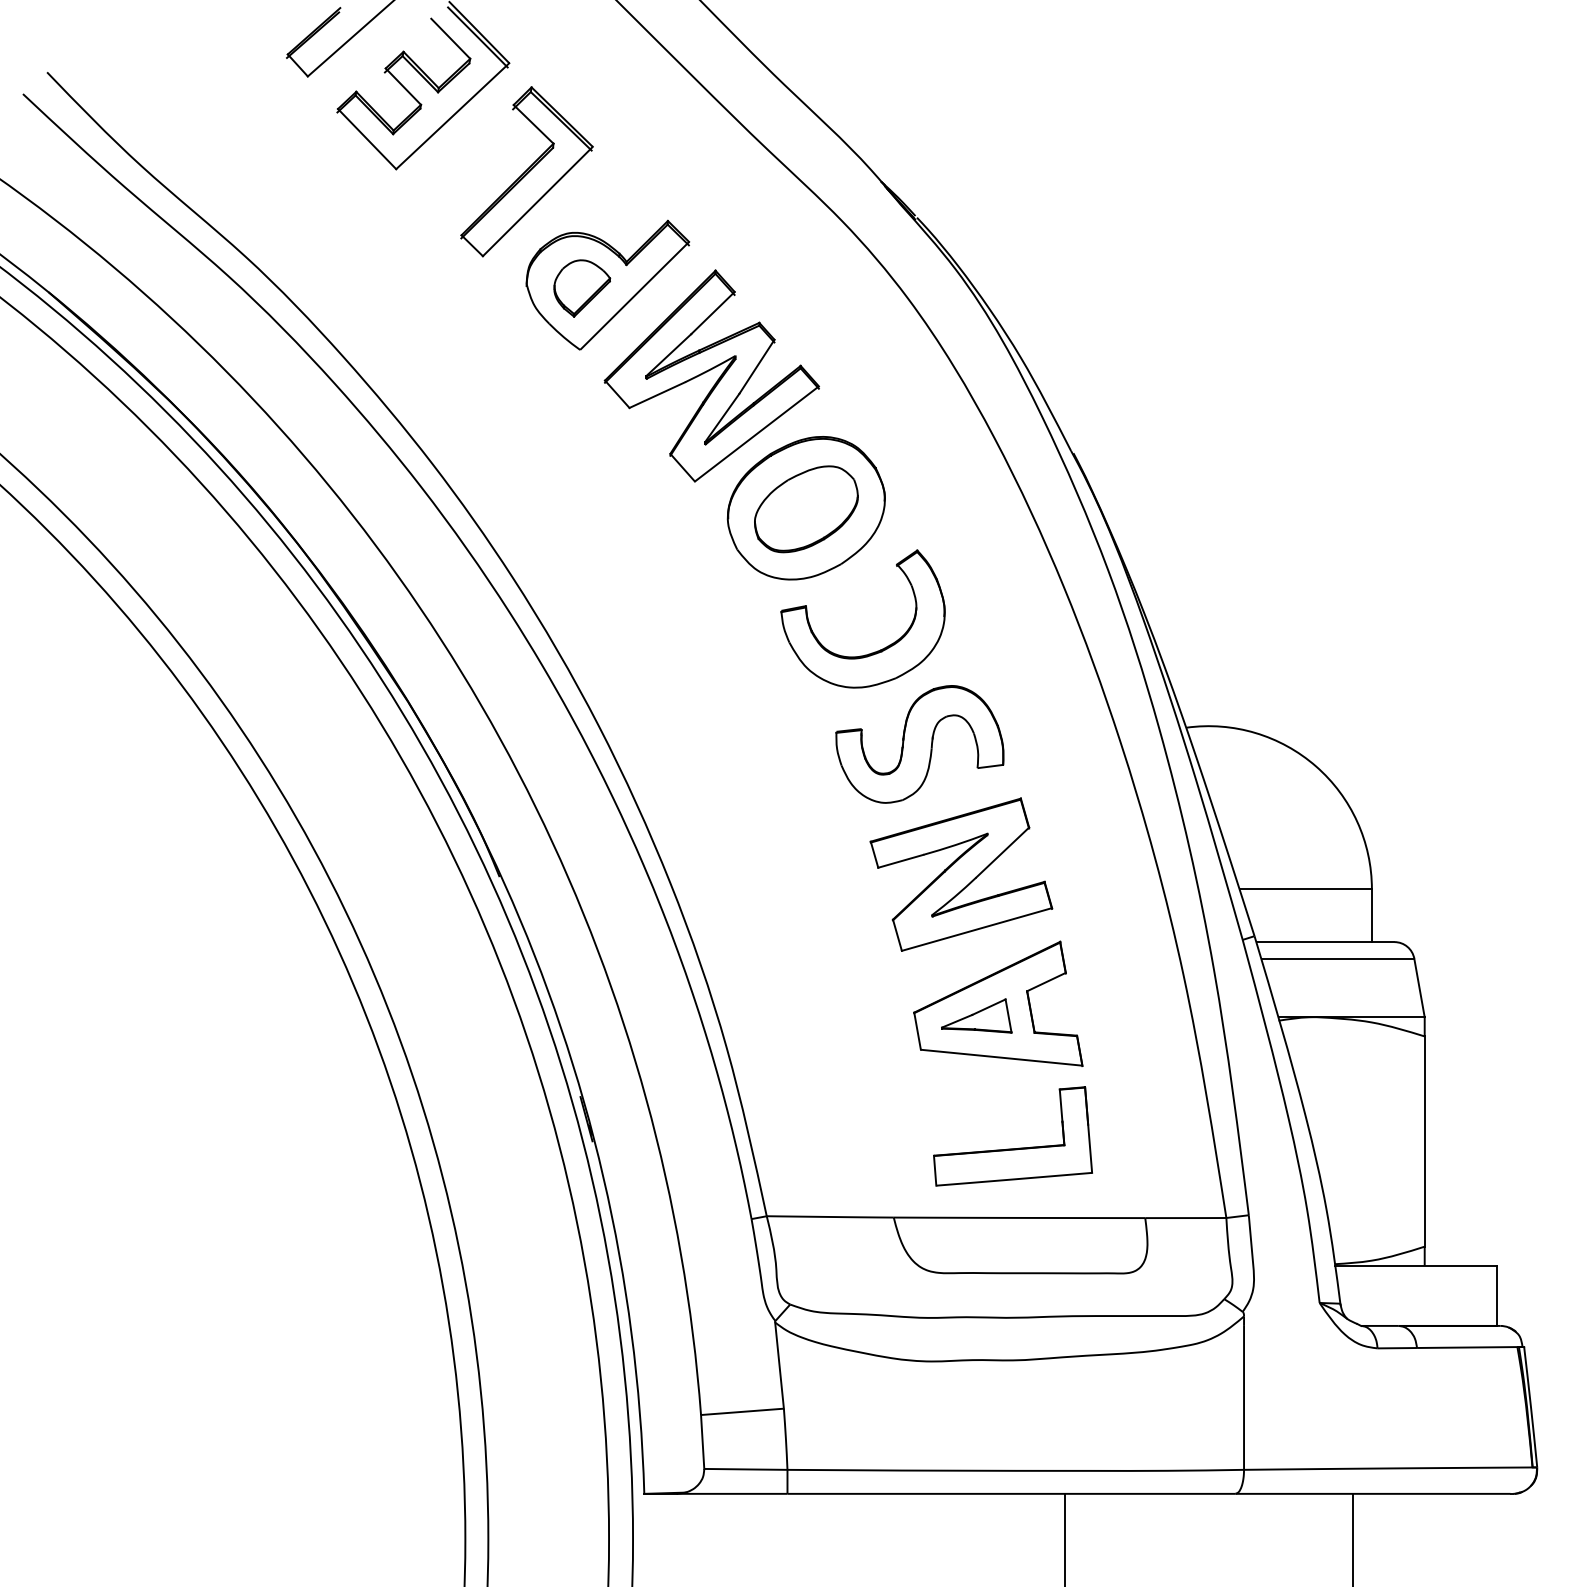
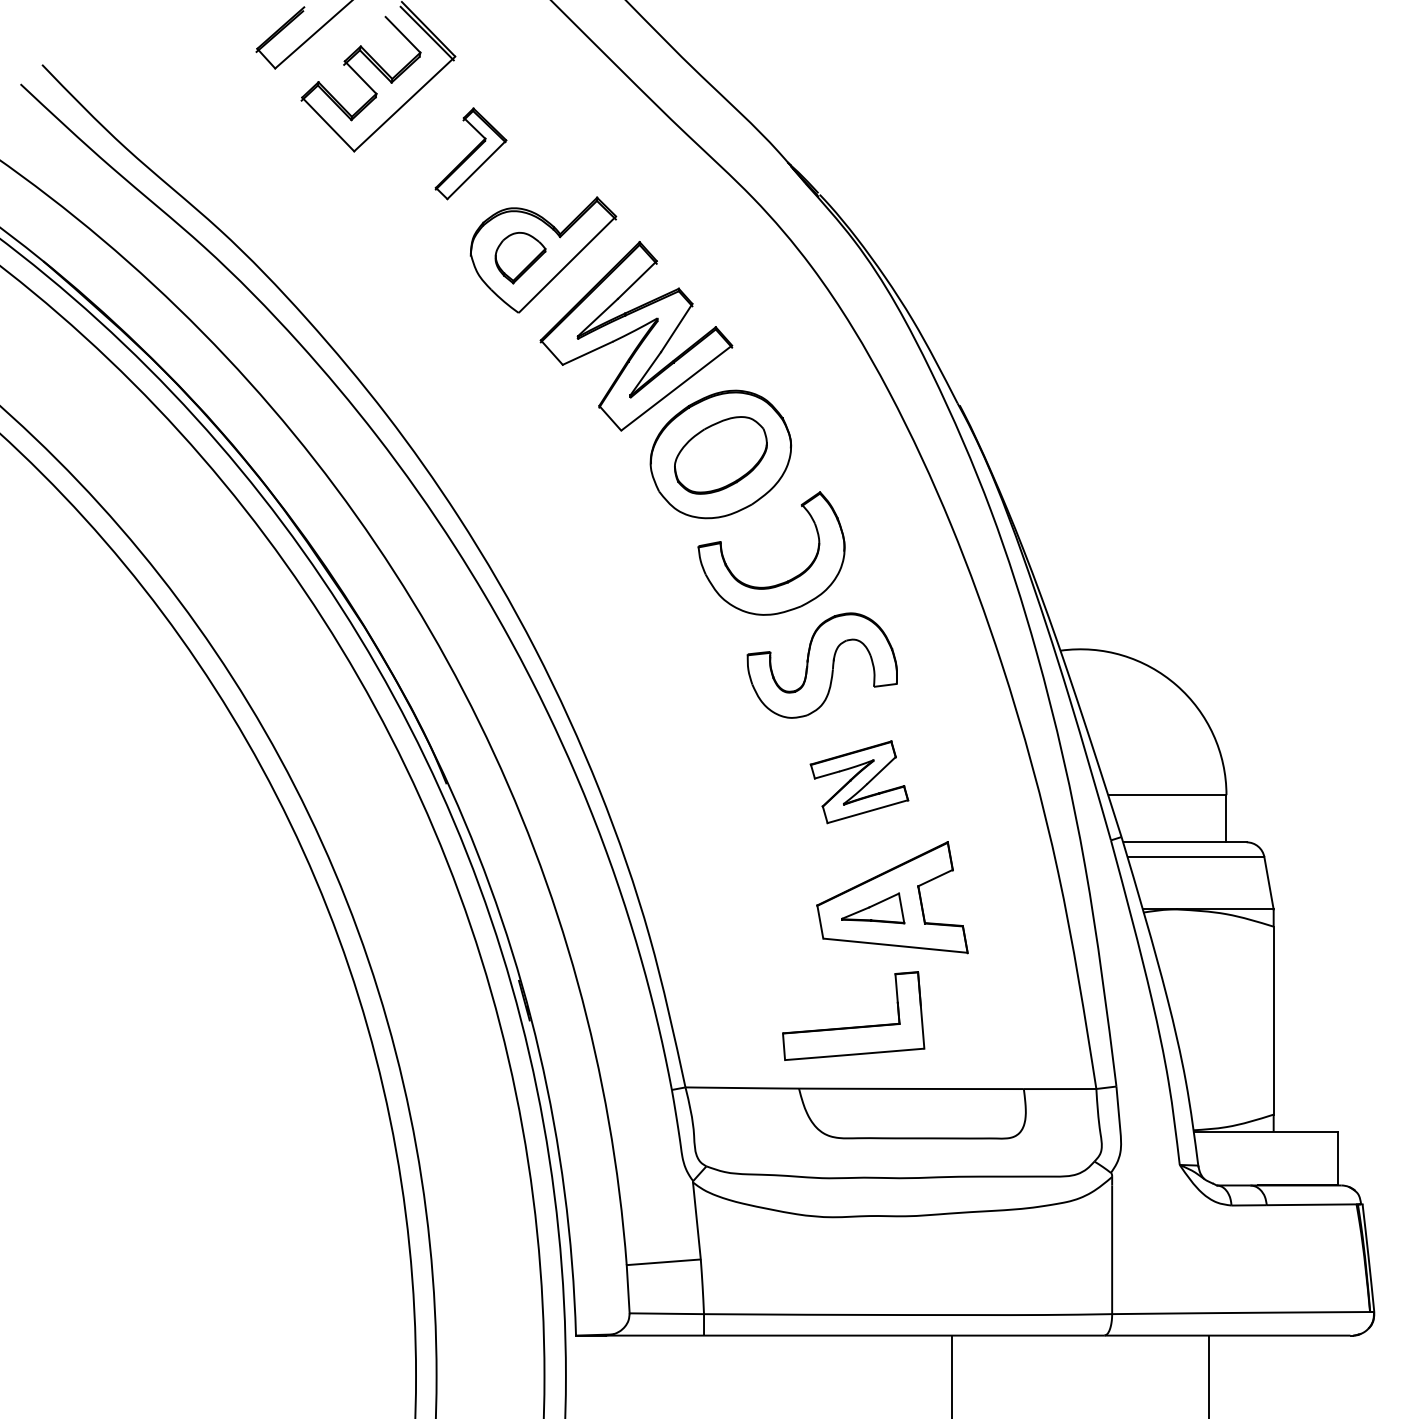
part: (526, 171) -> (470, 153), size x0.6
part: (961, 875) -> (859, 782), size x0.6
part: (1012, 1148) -> (853, 1026), moved

